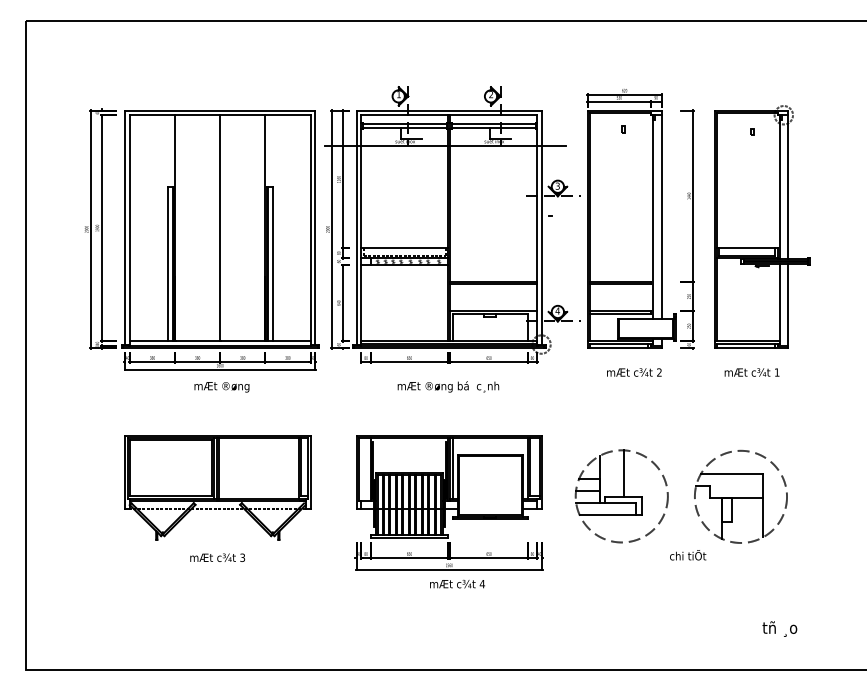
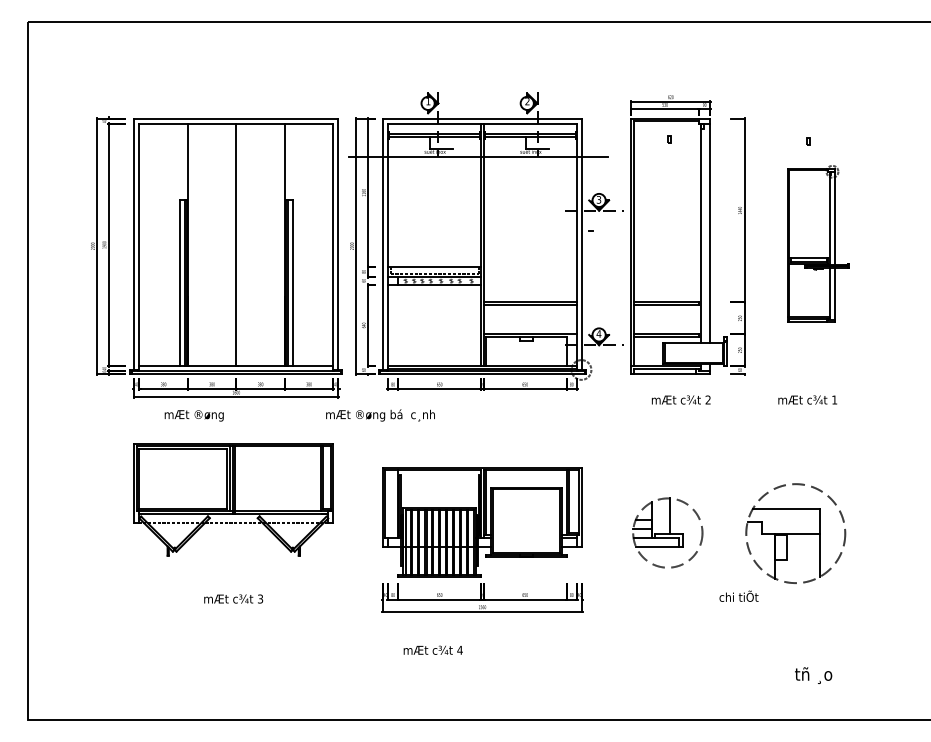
part: (762, 226) -> (818, 243), size x0.6
text: (221, 386) -> (193, 415), moved
text: (448, 386) -> (380, 415), moved
part: (217, 487) -> (233, 499), moved
part: (621, 495) -> (667, 532), size x0.7
text: (456, 583) -> (432, 649), moved
text: (779, 628) -> (813, 675), moved

